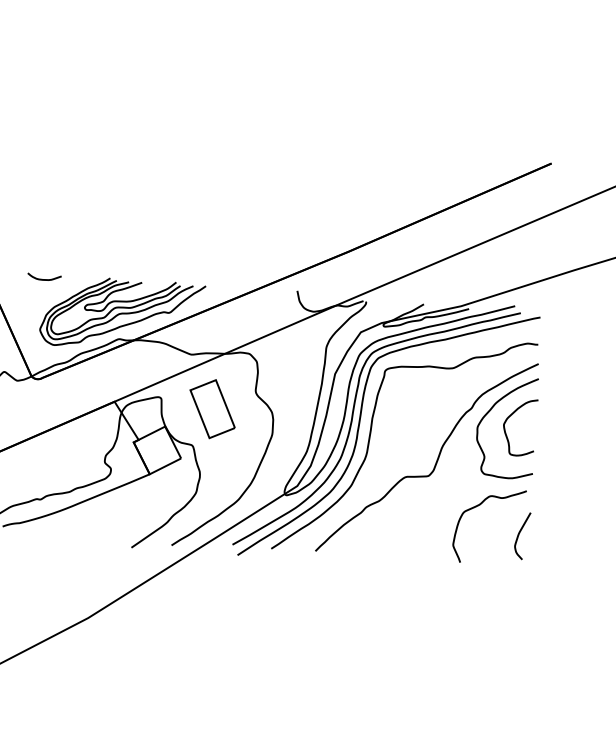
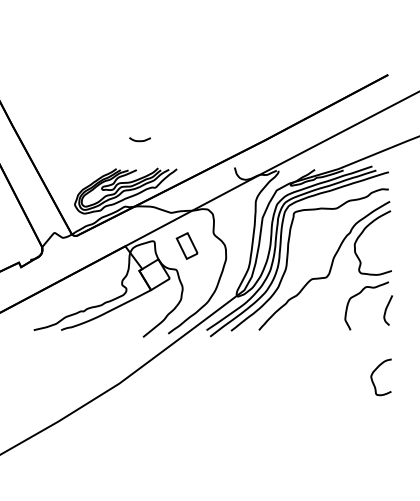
curve: (43, 278) -> (139, 140), moved
part: (211, 408) -> (186, 245), size x0.7
curve: (507, 431) -> (373, 380), moved

